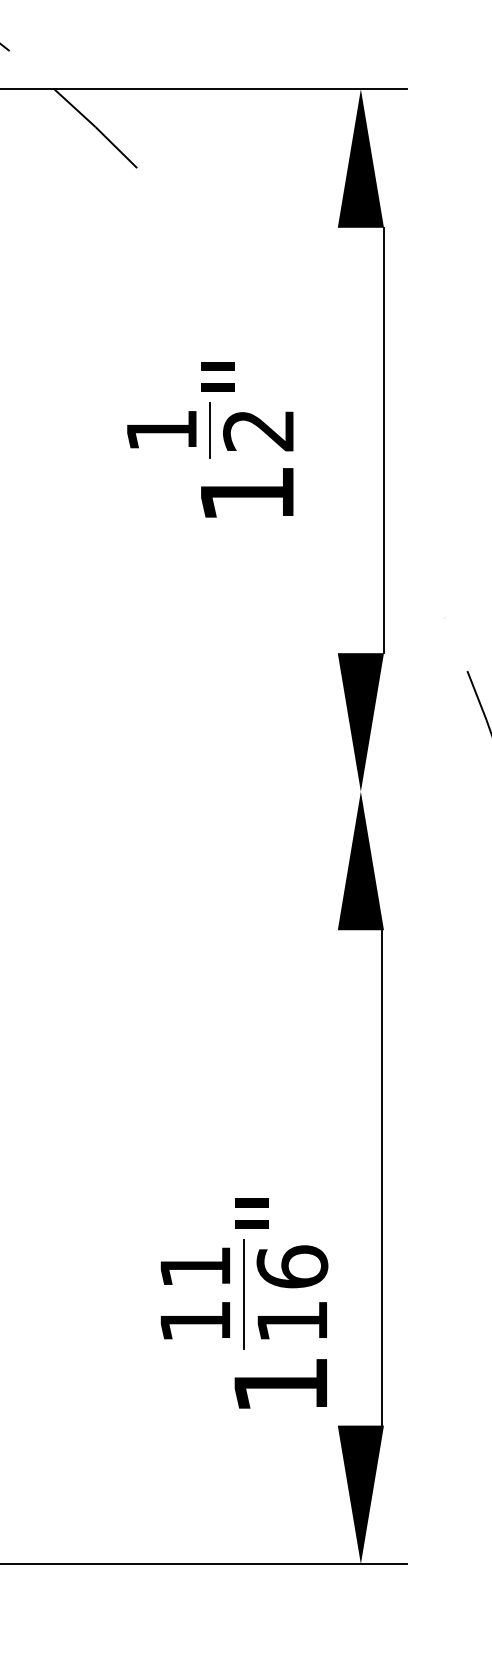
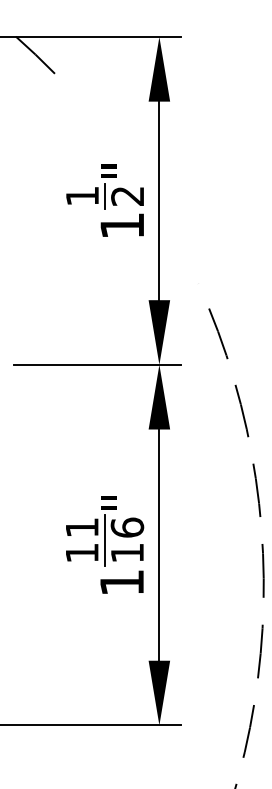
part: (209, 439) -> (104, 200), moved
line: (384, 439) -> (159, 200), moved
line: (226, 790) -> (96, 364), added
line: (382, 1176) -> (159, 544), moved
part: (245, 1302) -> (105, 544), moved

